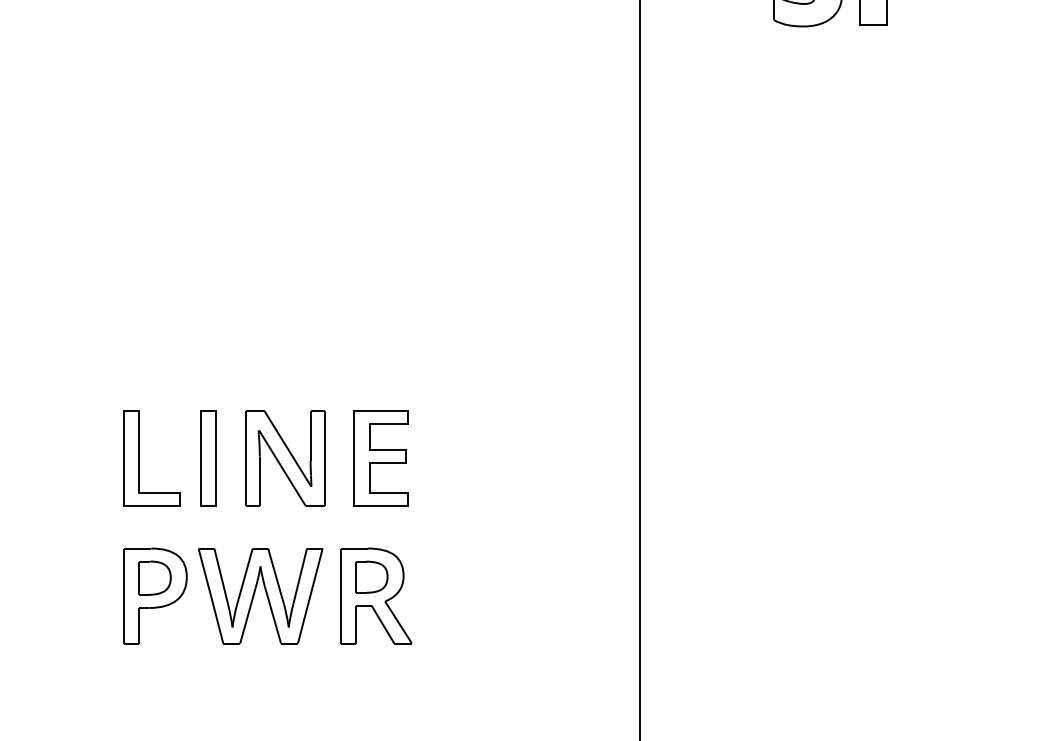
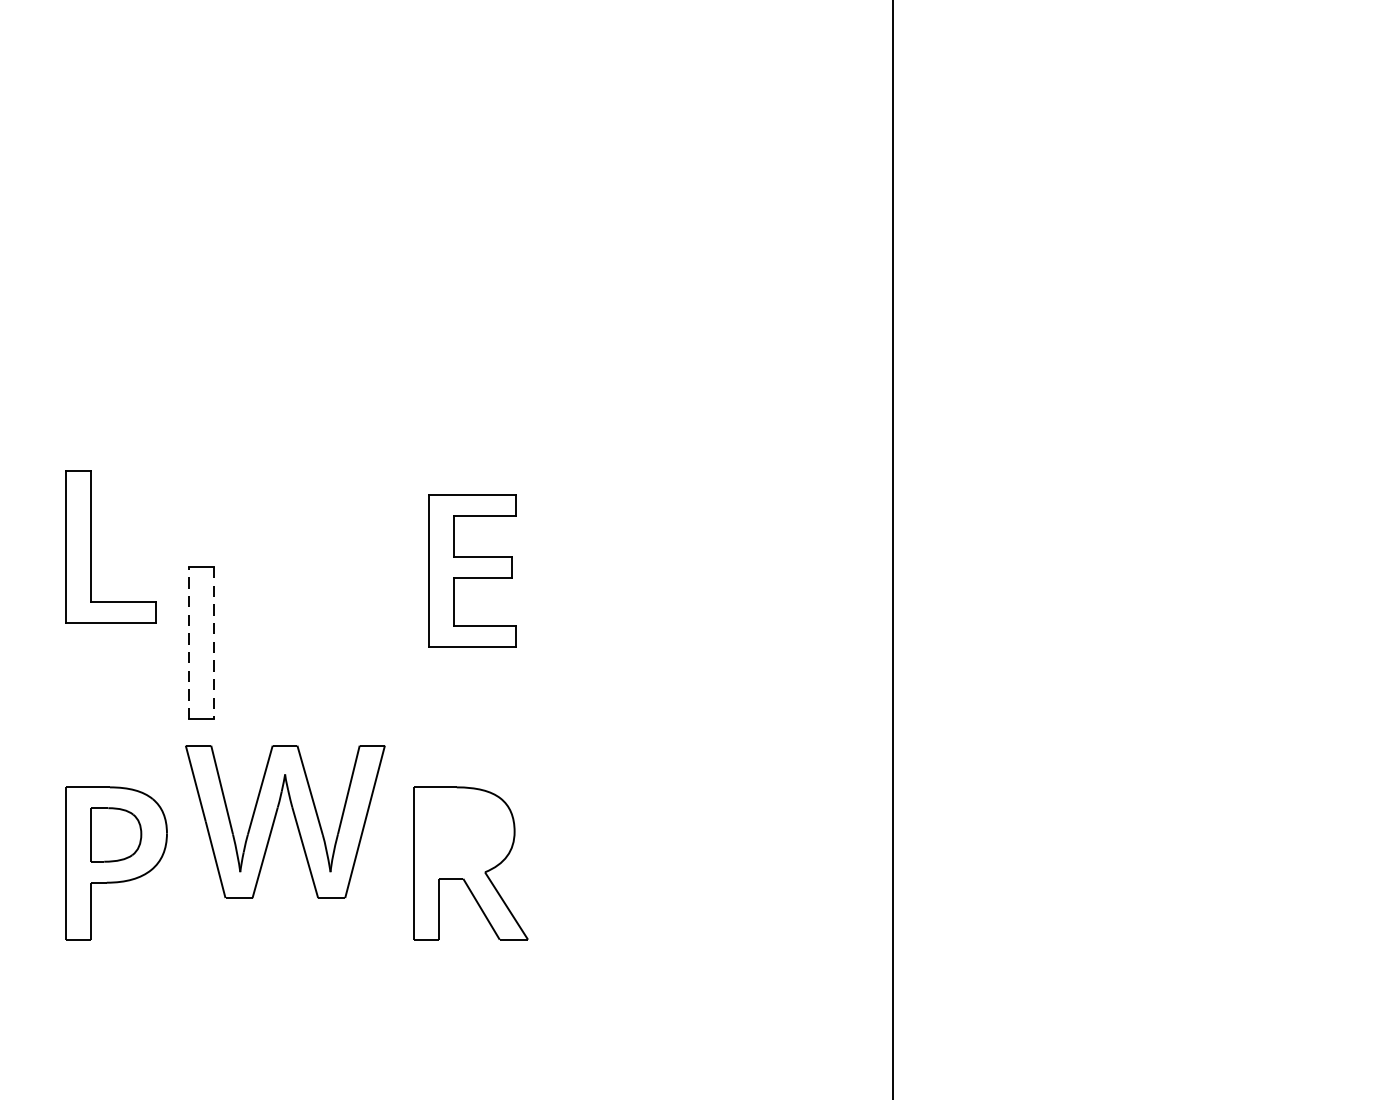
part: (139, 458) -> (91, 546), moved
line: (200, 458) -> (188, 642), solid -> dashed
line: (216, 458) -> (214, 642), solid -> dashed
part: (285, 458) -> (325, 642), removed
part: (380, 458) -> (471, 570), moved
part: (371, 576) -> (463, 832), removed
part: (260, 596) -> (285, 822), moved

